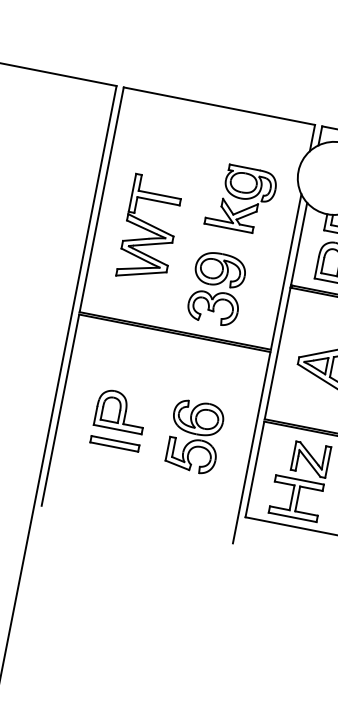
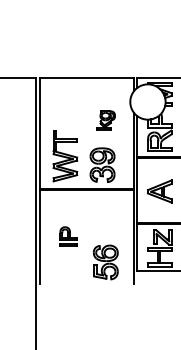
part: (240, 198) -> (105, 120), size x0.6
part: (150, 229) -> (65, 156), moved
part: (119, 419) -> (68, 236), size x0.7
part: (194, 436) -> (105, 262), moved

